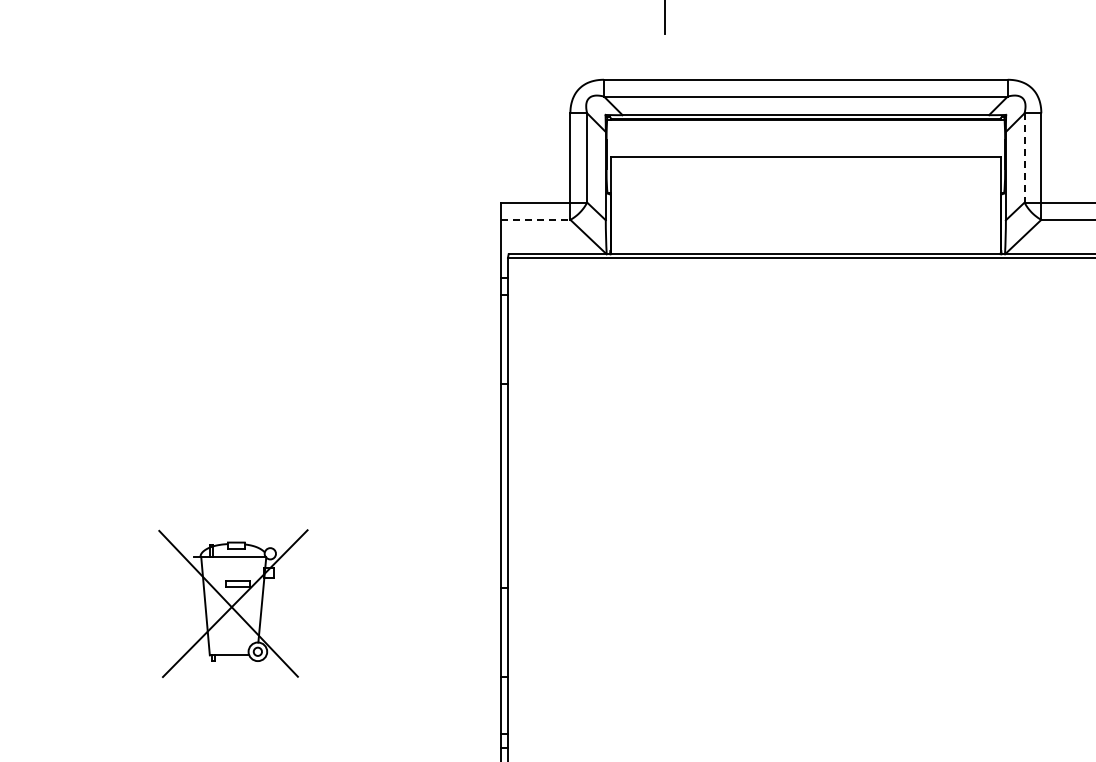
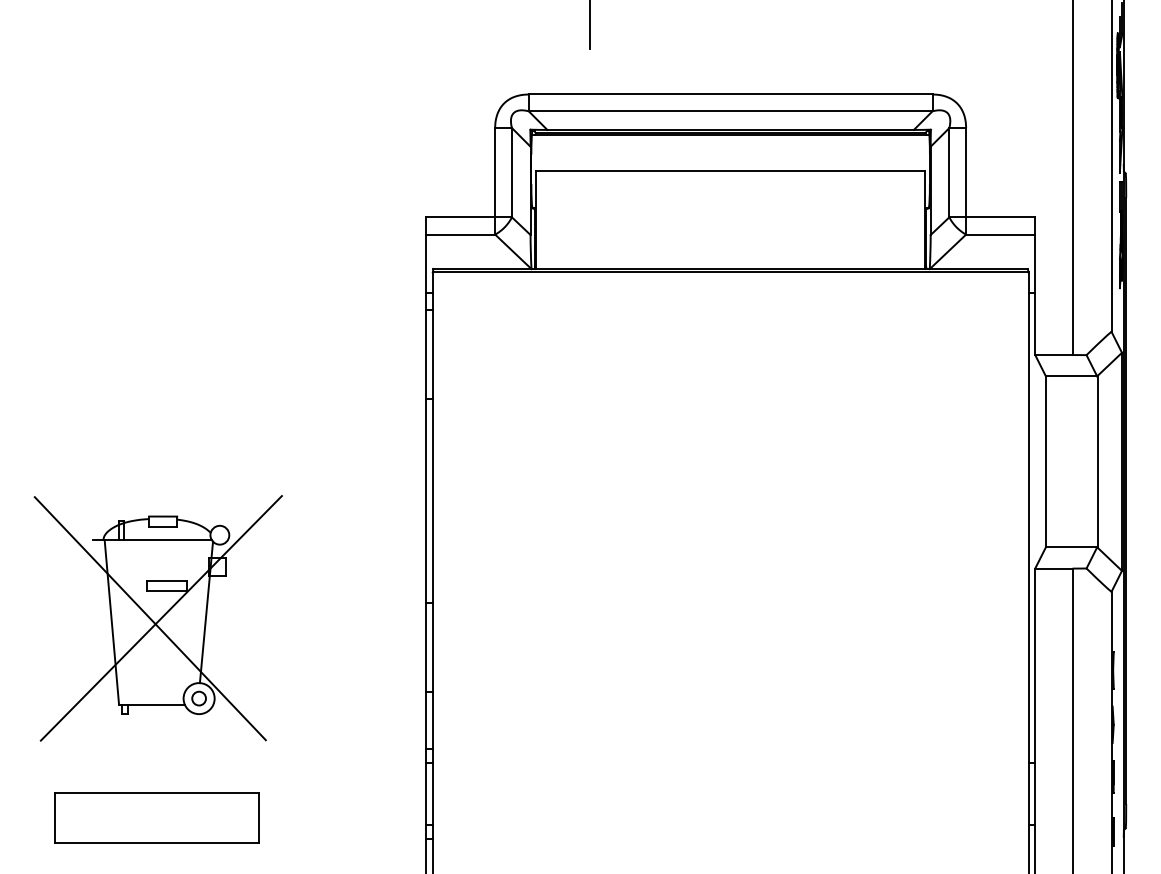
line: (1024, 157) -> (949, 172), dashed -> solid
line: (535, 219) -> (460, 234), dashed -> solid
part: (232, 603) -> (157, 618), size x1.67

